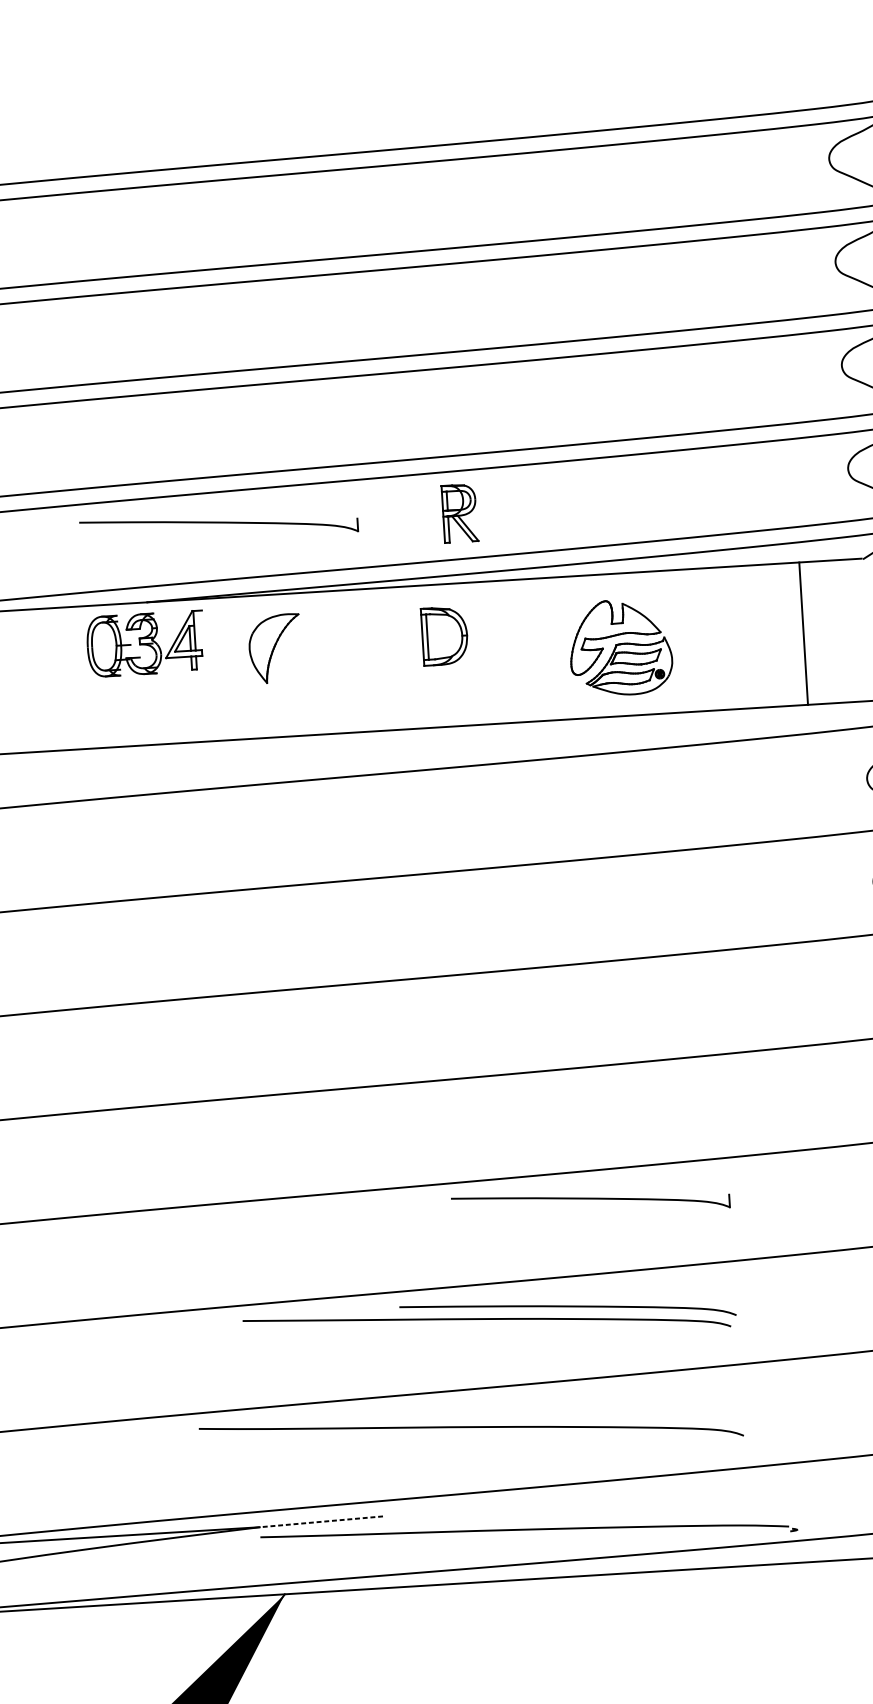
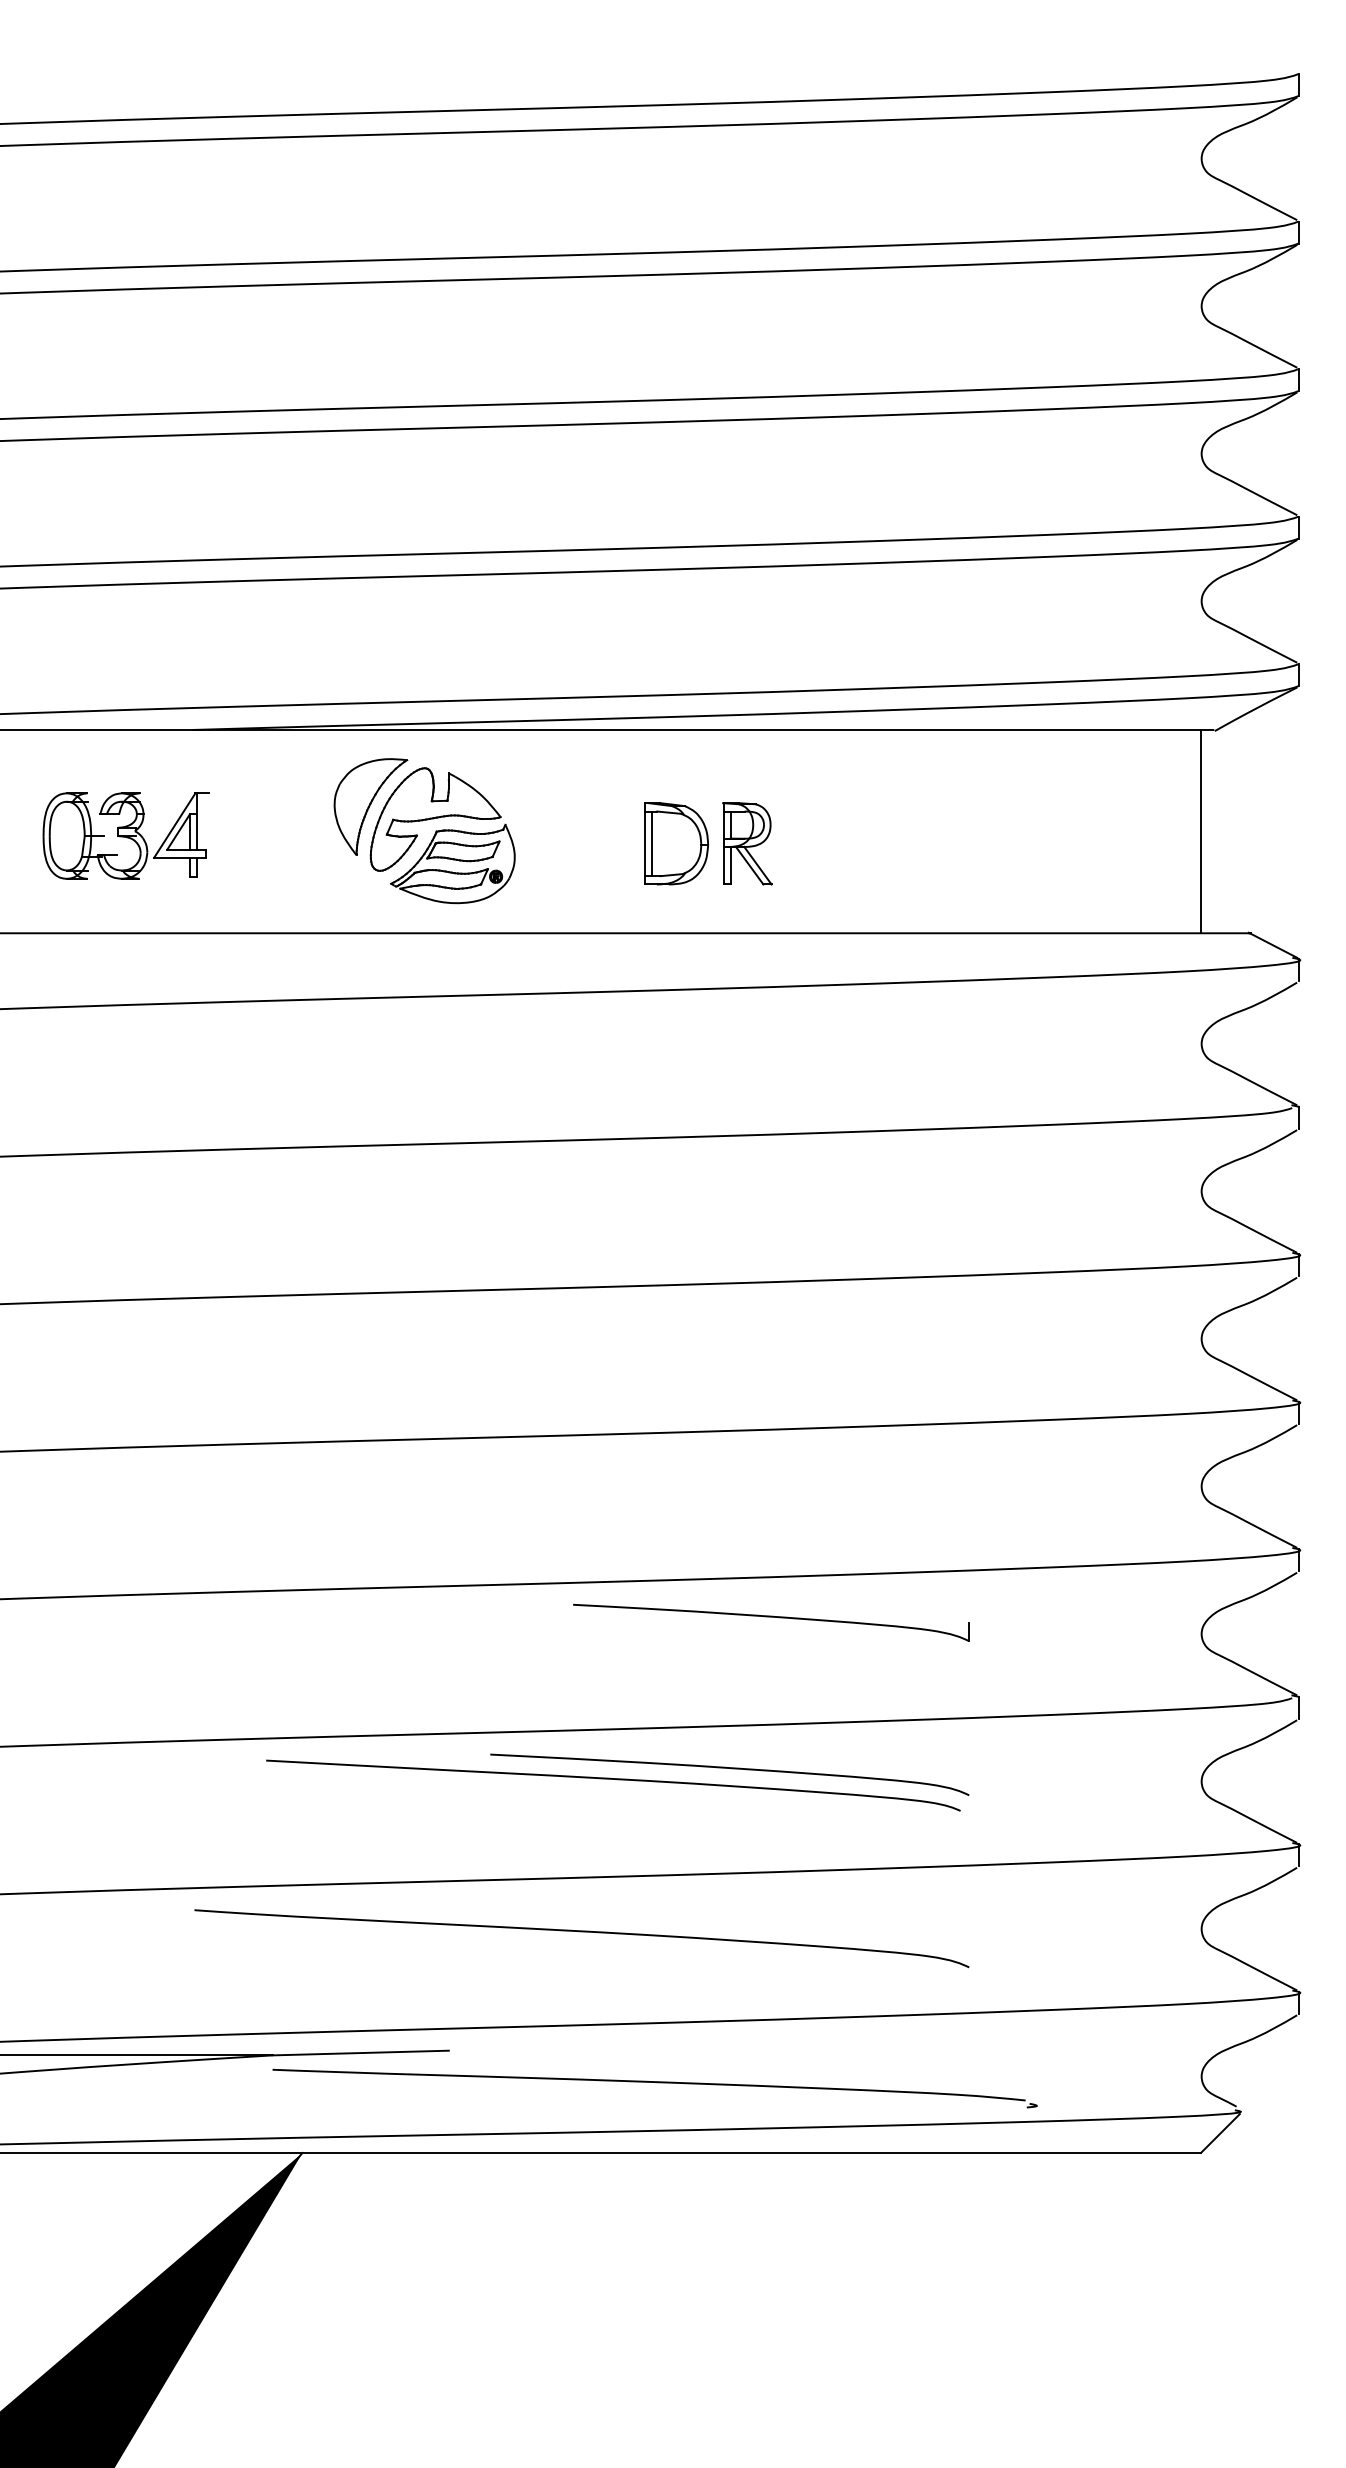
part: (459, 513) -> (747, 843), moved
part: (218, 526) -> (301, 628), removed
line: (803, 633) -> (1200, 831), moved
part: (444, 635) -> (676, 843), moved
part: (145, 643) -> (125, 835), moved
part: (620, 647) -> (442, 835), moved
line: (321, 1522) -> (360, 2053), dashed -> solid

